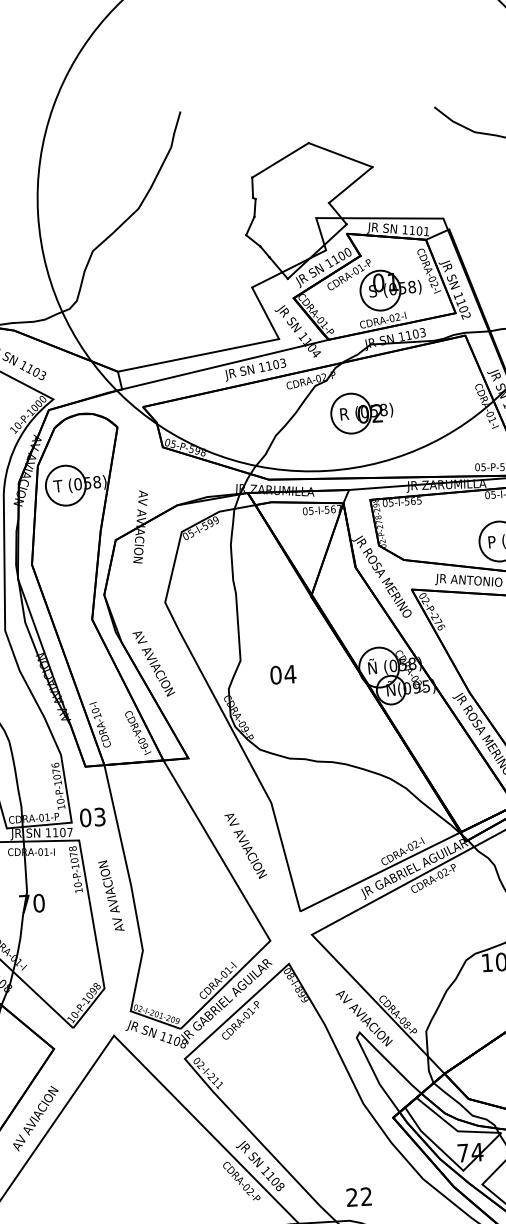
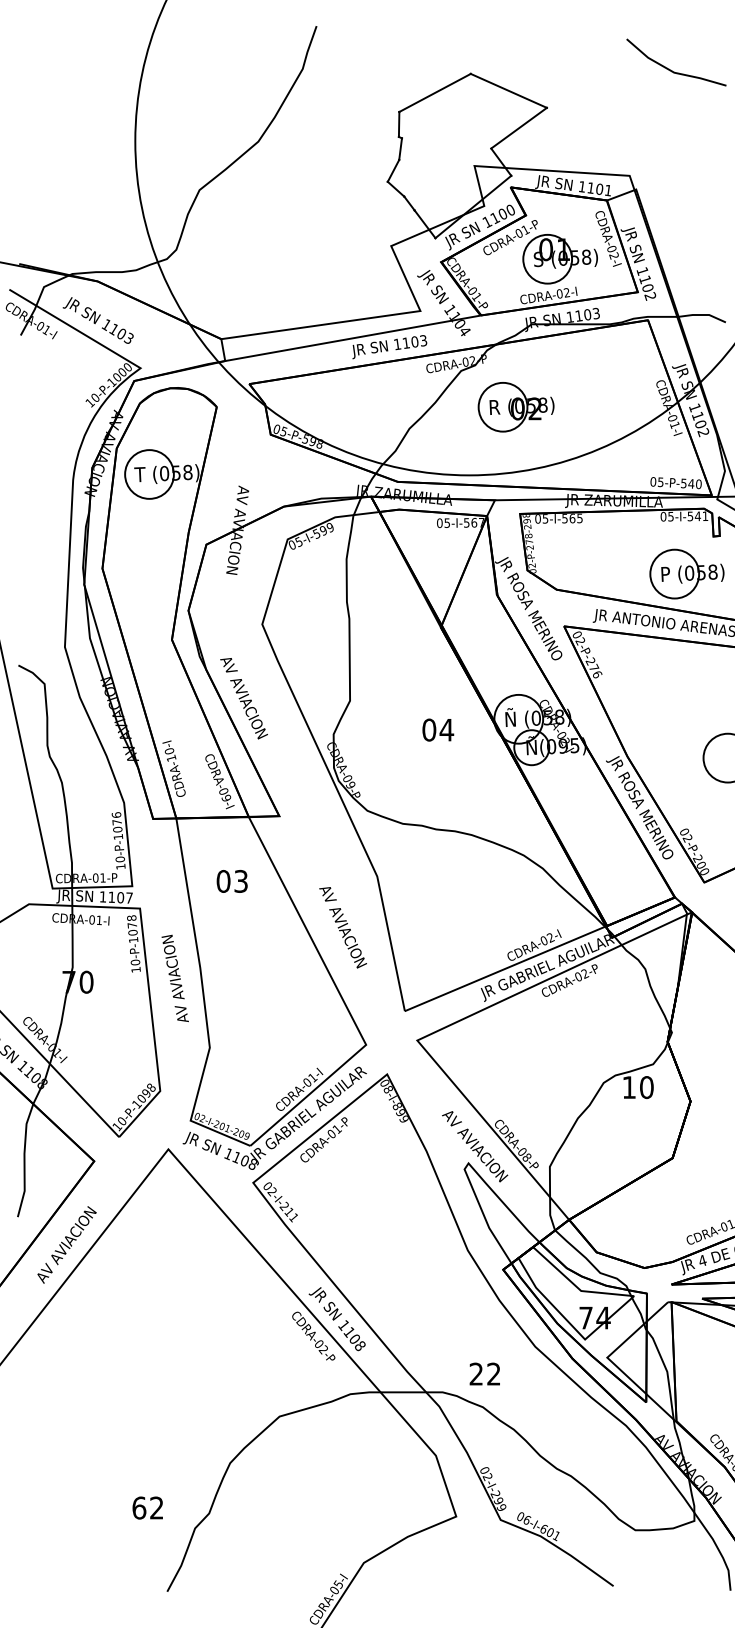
text: (283, 674) -> (438, 729), moved
text: (92, 817) -> (231, 881), moved
text: (358, 1196) -> (484, 1373), moved

